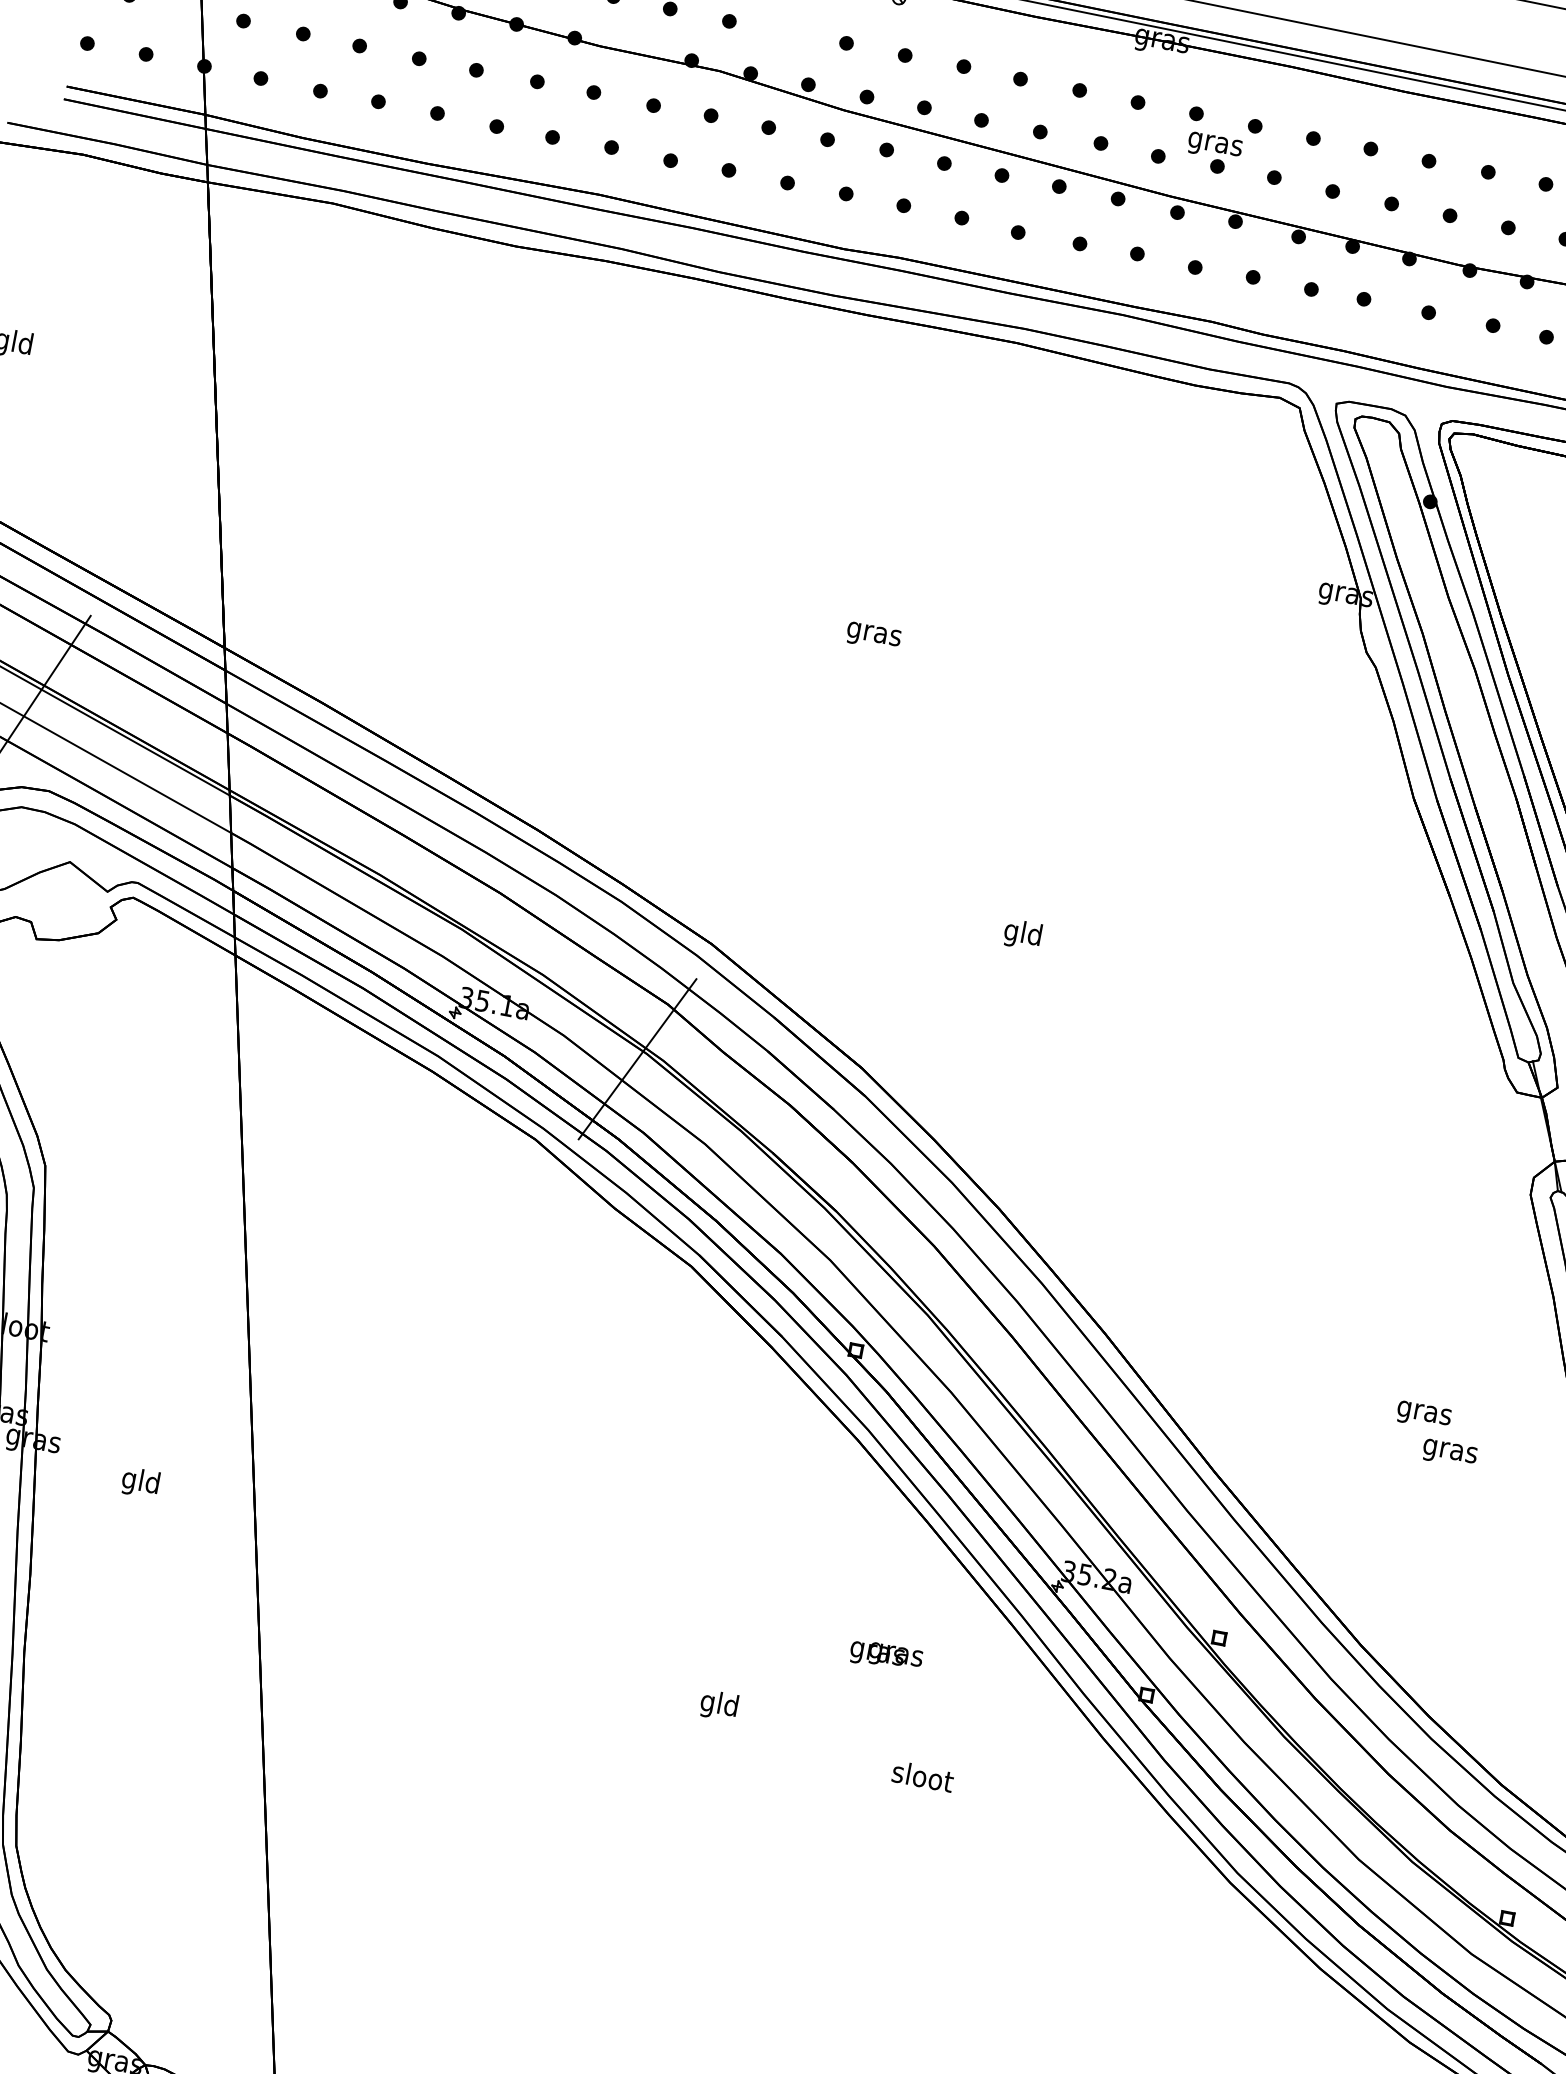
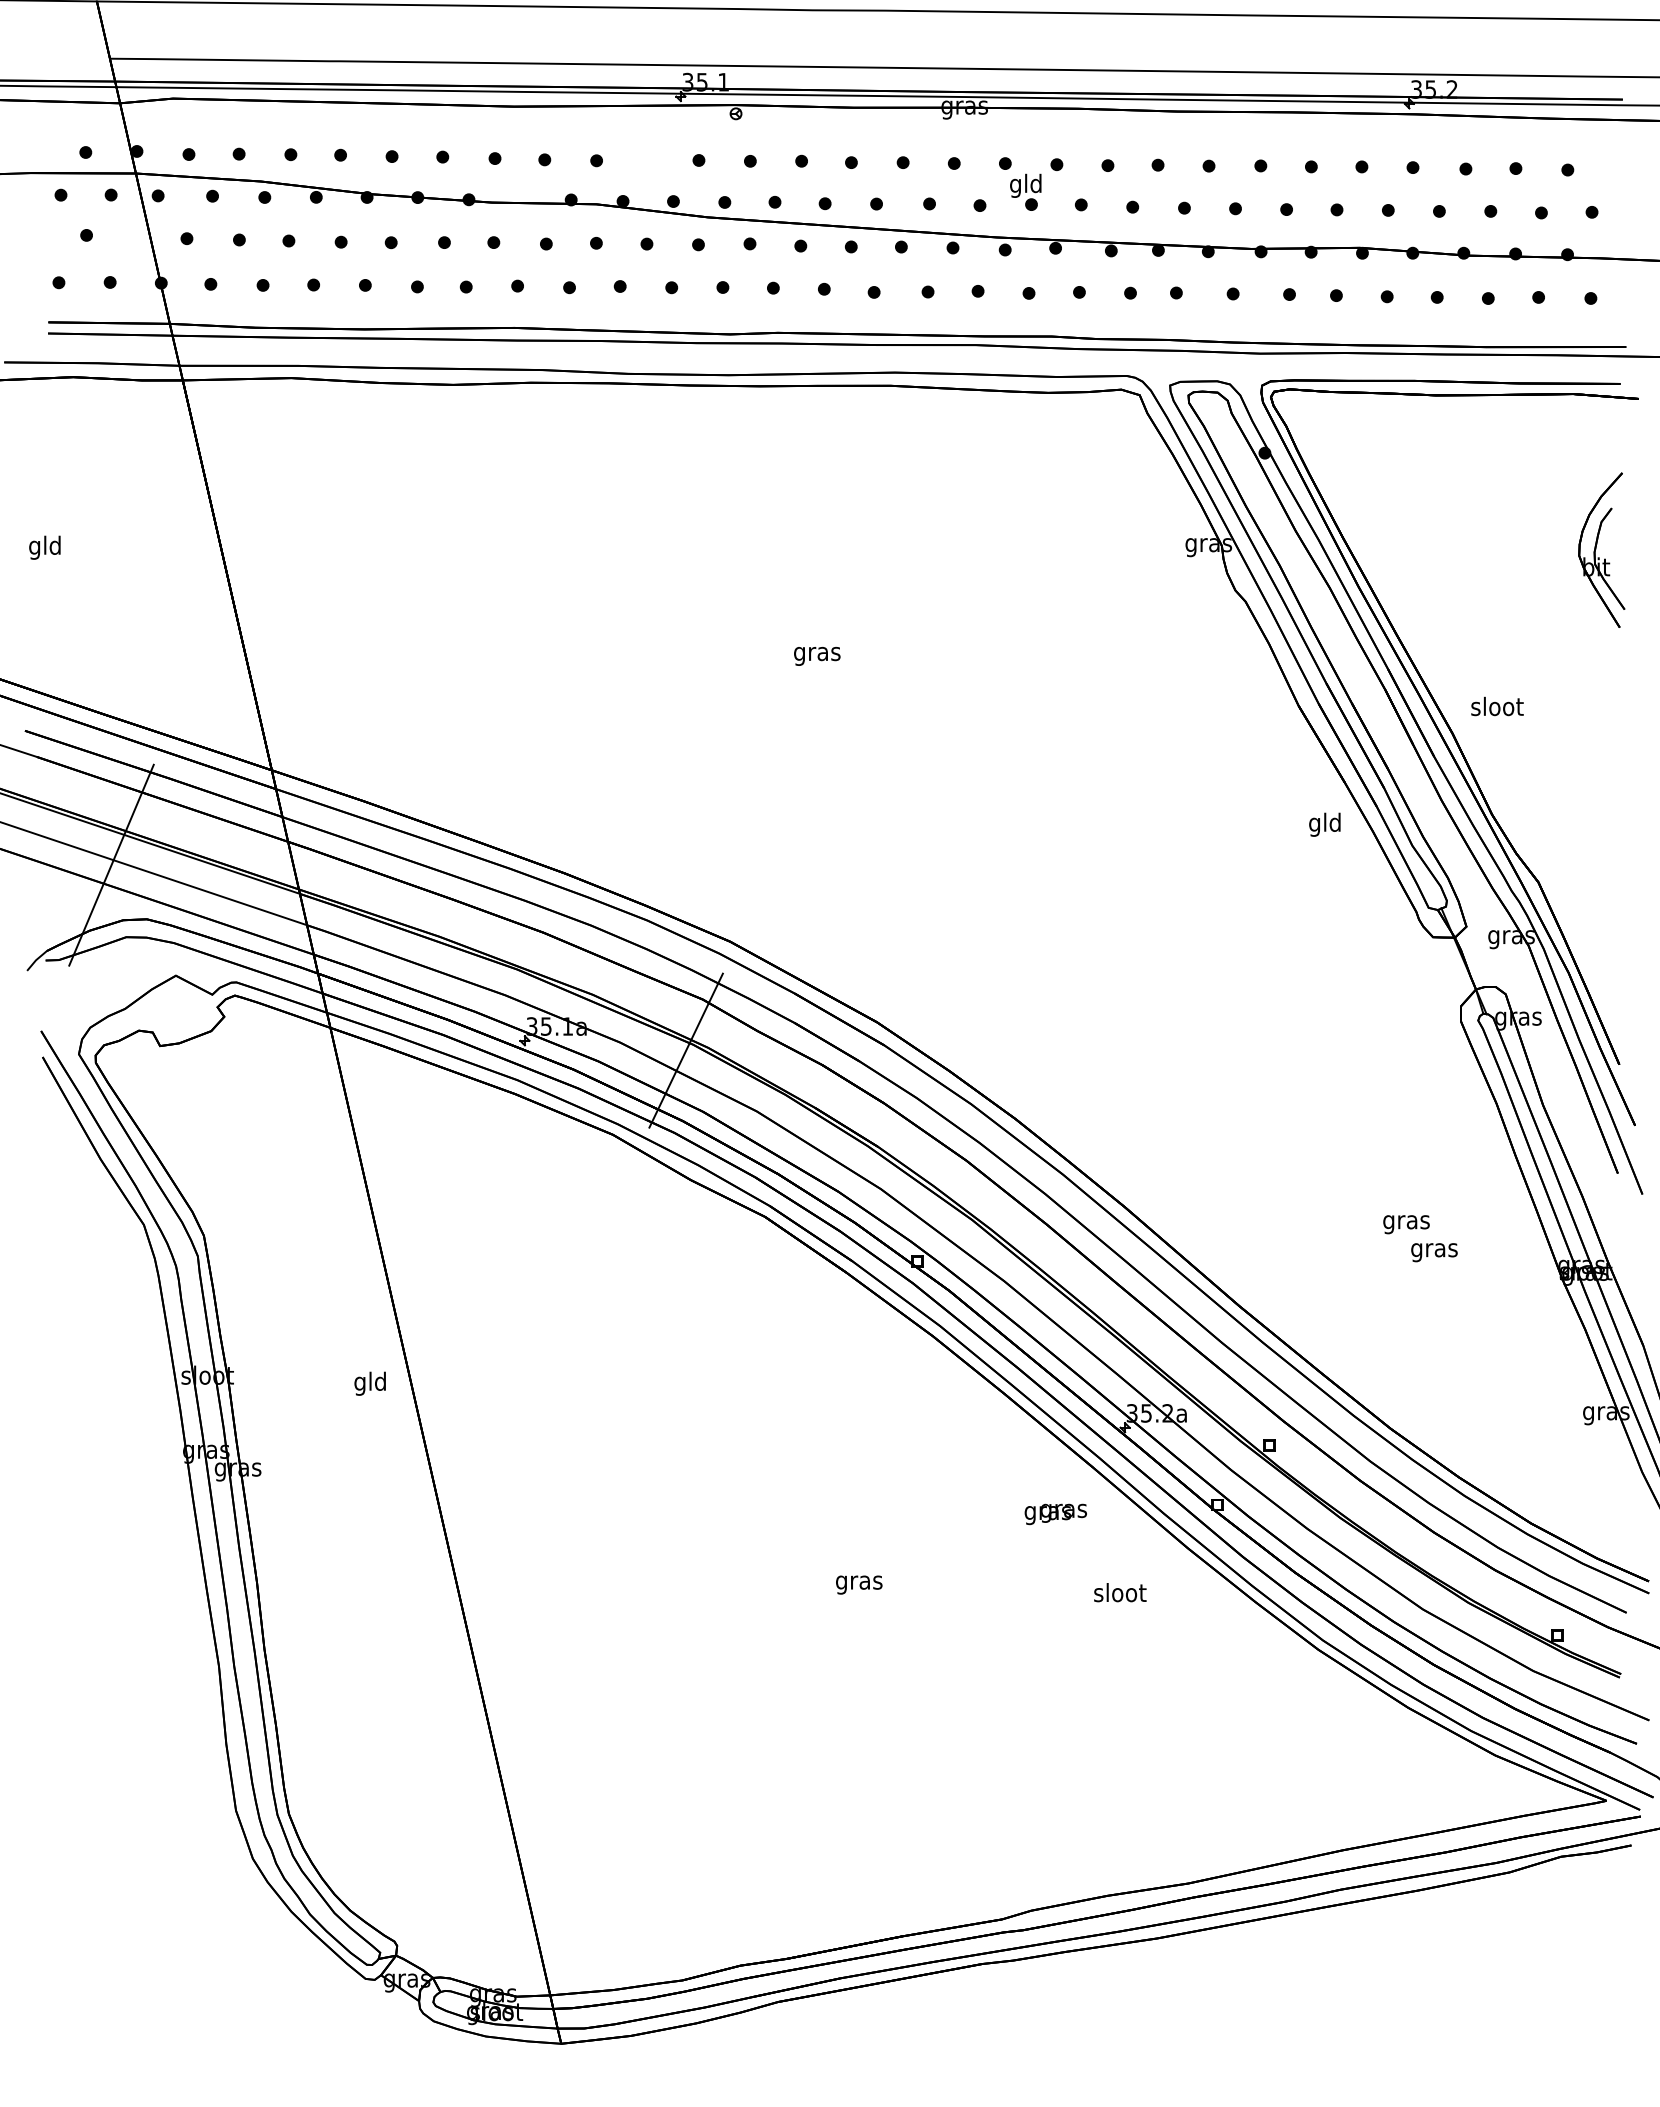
text: (1215, 143) -> (1026, 185), gras -> gld
text: (1022, 934) -> (1324, 824), moved
text: (139, 1482) -> (369, 1383), moved
text: (885, 1656) -> (1055, 1514), moved
text: (719, 1705) -> (859, 1582), gld -> gras
text: (923, 1776) -> (1120, 1592), moved

